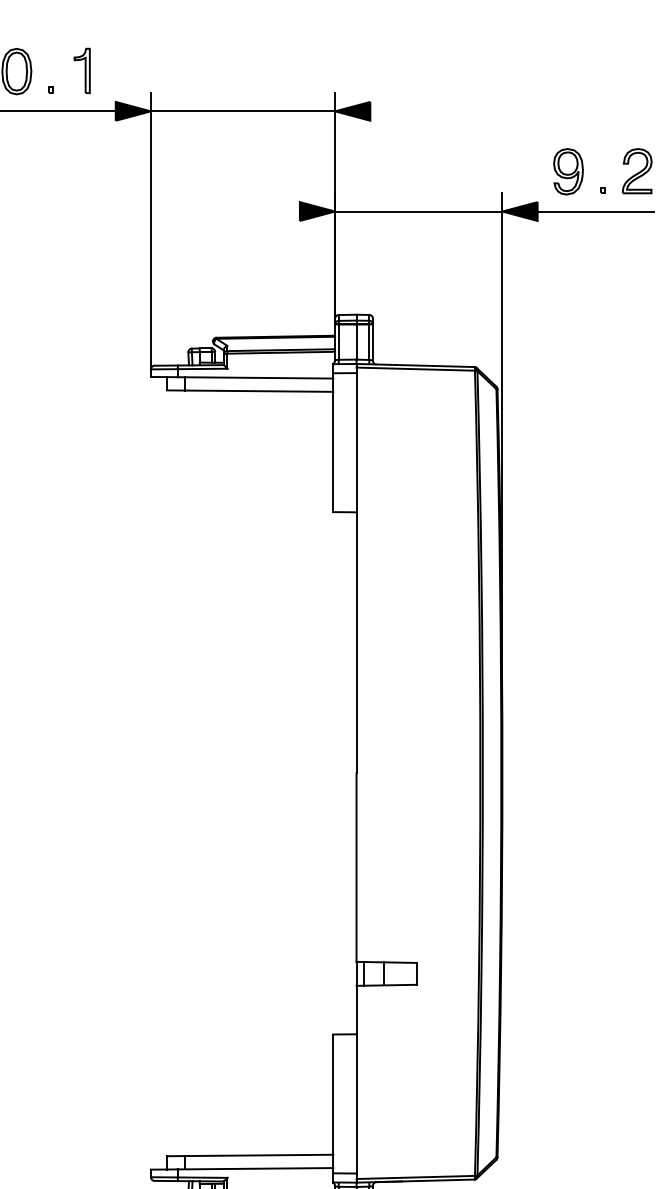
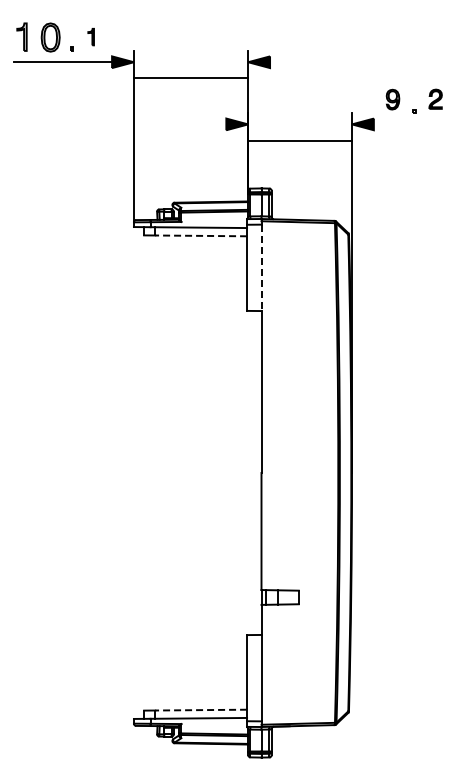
part: (80, 69) -> (90, 36), size x0.6
line: (242, 111) -> (190, 78), moved
part: (636, 169) -> (435, 98), size x0.7
part: (567, 171) -> (392, 99), size x0.7
line: (419, 211) -> (300, 141), moved
line: (595, 211) -> (409, 124), removed
line: (259, 390) -> (201, 235), solid -> dashed
line: (356, 443) -> (261, 268), solid -> dashed
line: (259, 1156) -> (201, 710), solid -> dashed

